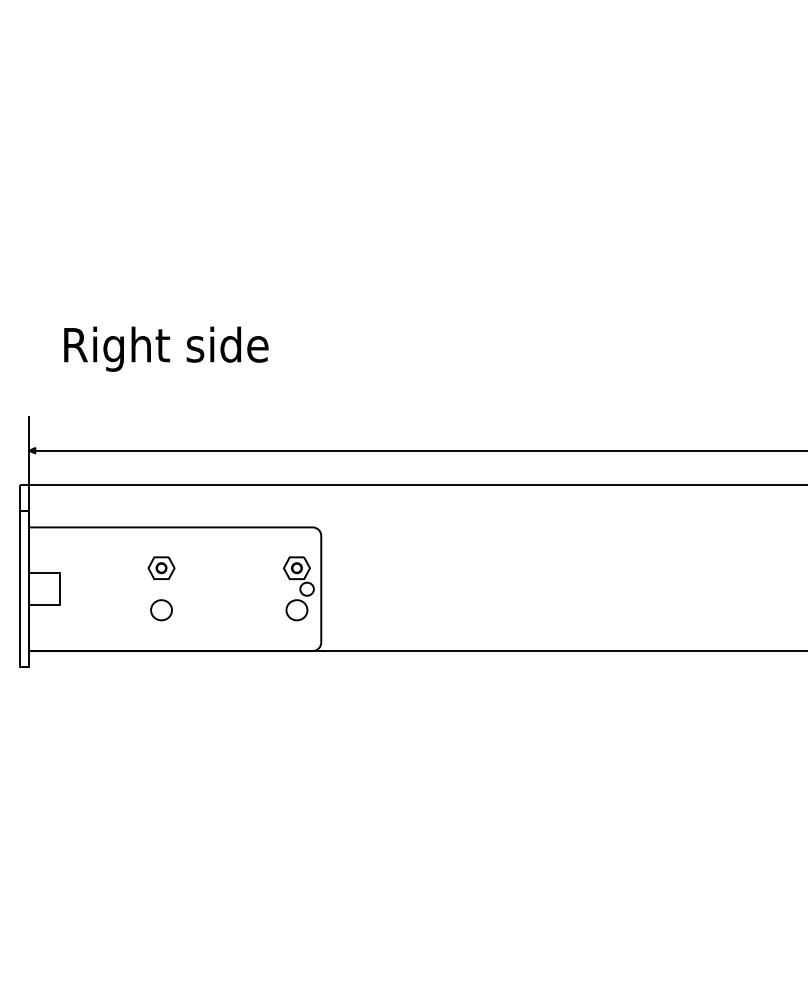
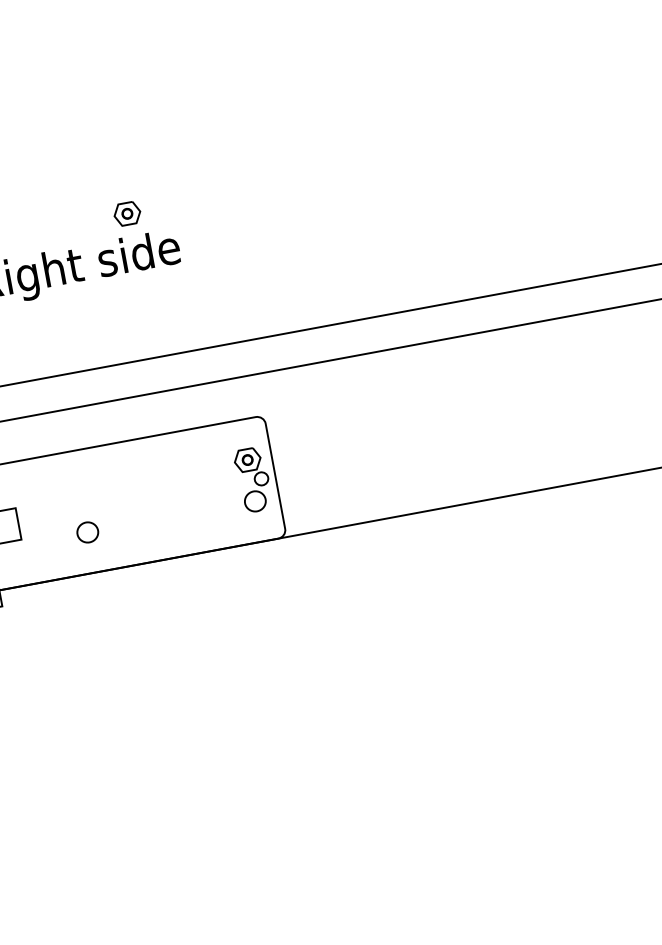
part: (161, 567) -> (127, 213), moved
curve: (153, 614) -> (80, 538), moved

